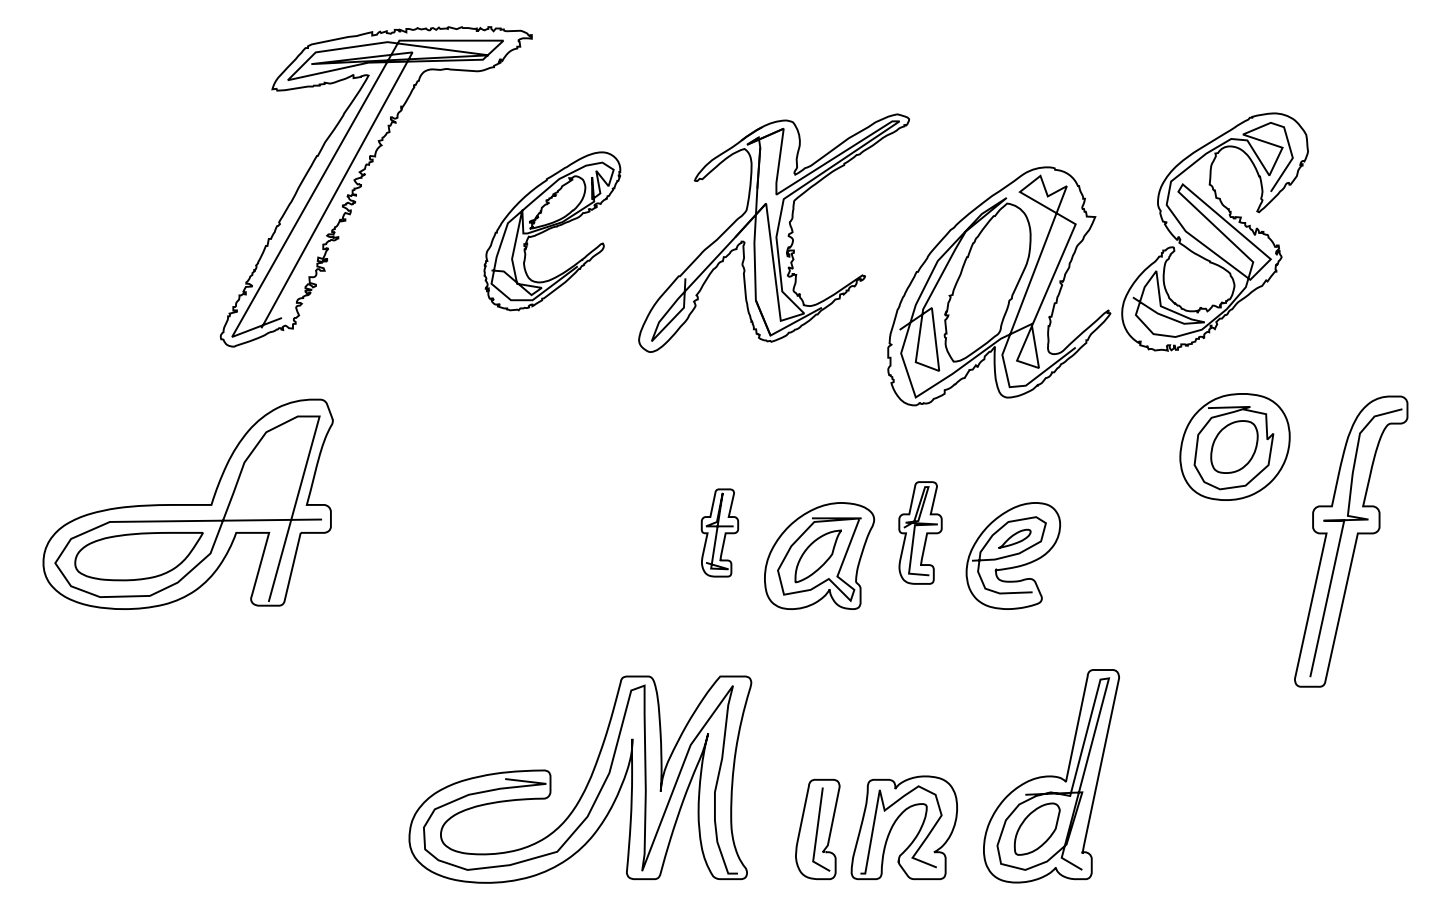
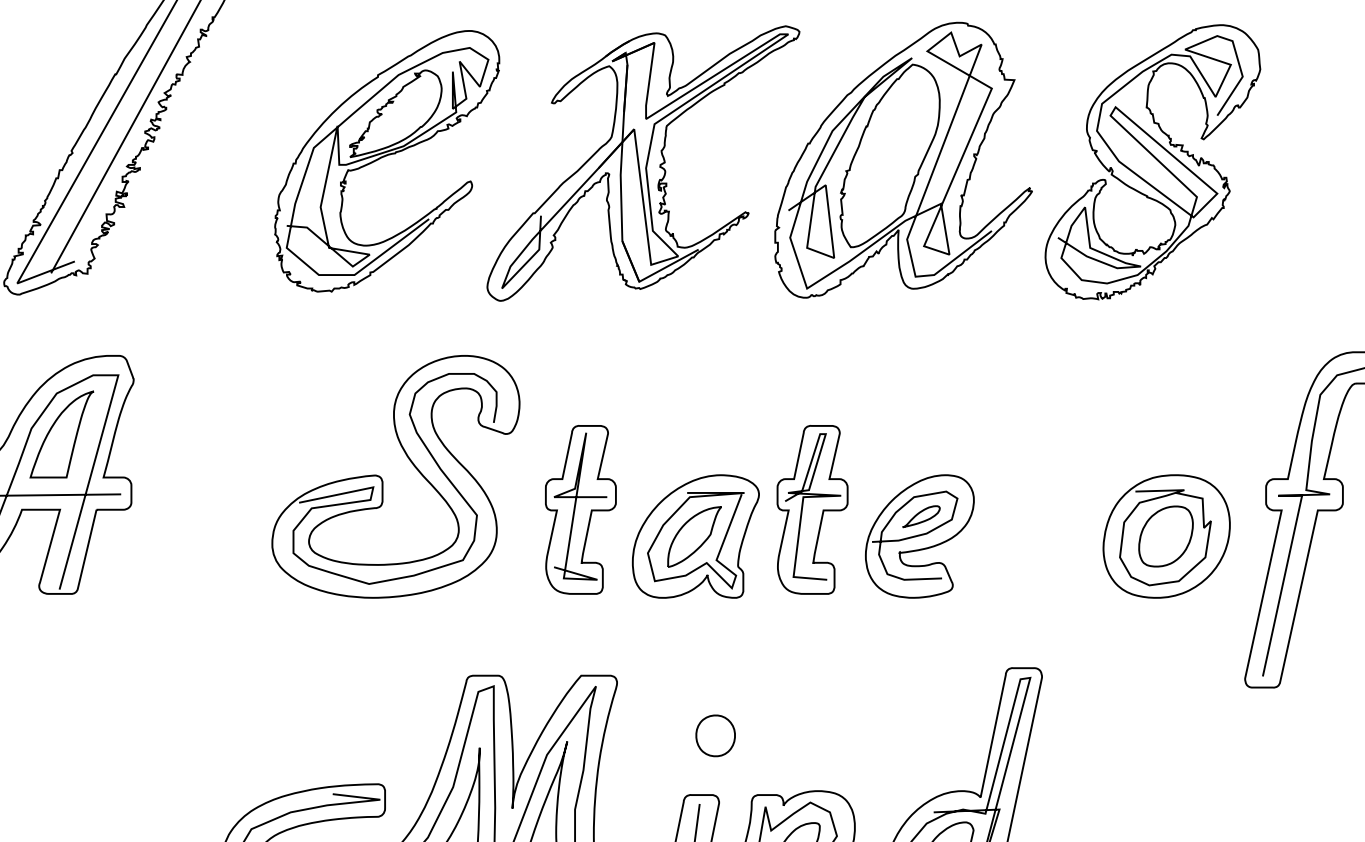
part: (552, 231) -> (387, 161), size x1.43
part: (999, 286) -> (903, 160), moved
part: (1234, 446) -> (1166, 535), moved
part: (270, 467) -> (61, 434), added
part: (548, 505) -> (382, 478), added
part: (719, 532) -> (580, 509), size x1.67
part: (920, 532) -> (812, 509), size x1.43
part: (836, 728) -> (715, 735), added

